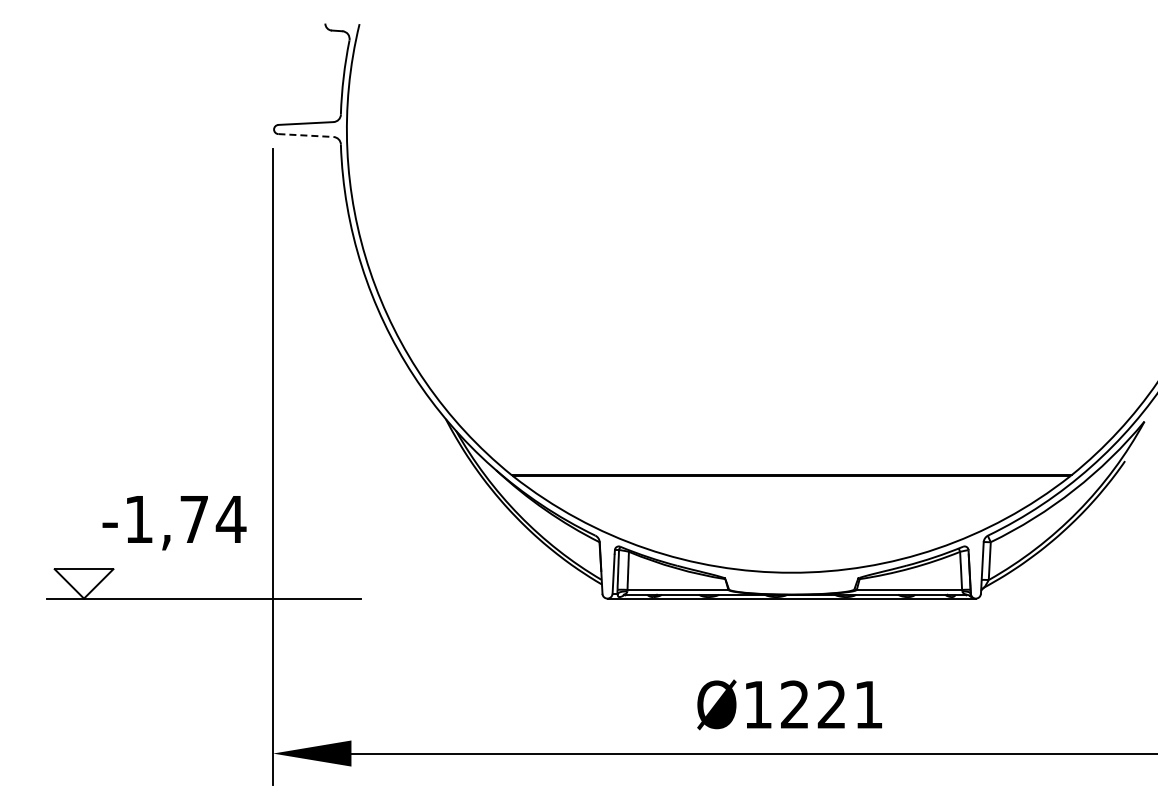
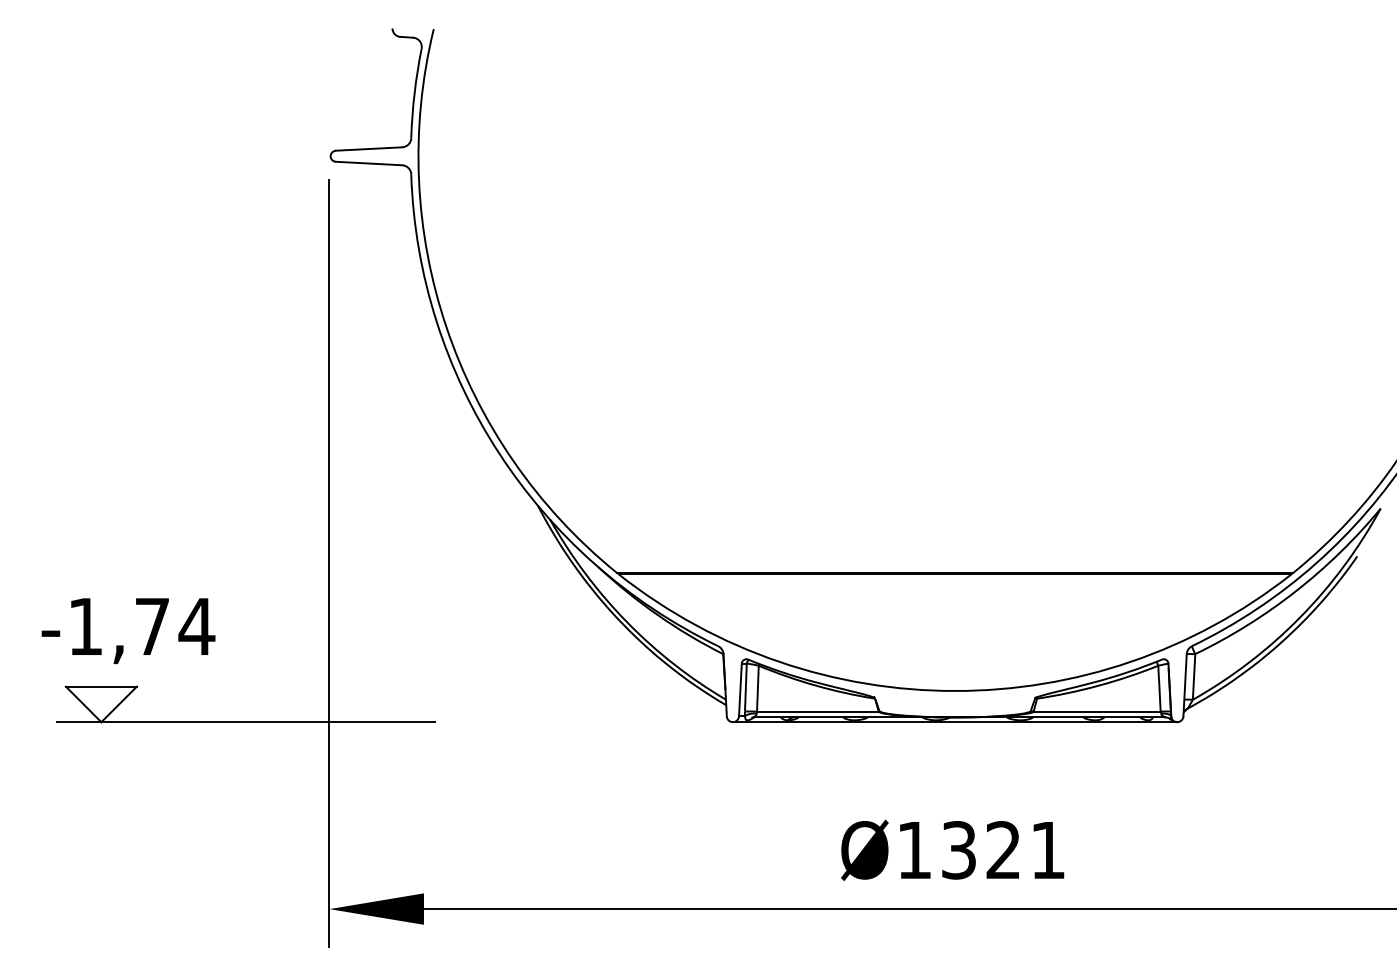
line: (305, 135) -> (368, 163), dashed -> solid
text: (174, 523) -> (128, 631), moved
text: (794, 704) -> (958, 849), Ø1221 -> Ø1321

